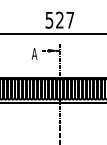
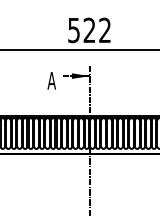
text: (70, 19) -> (105, 29), 527 -> 522

